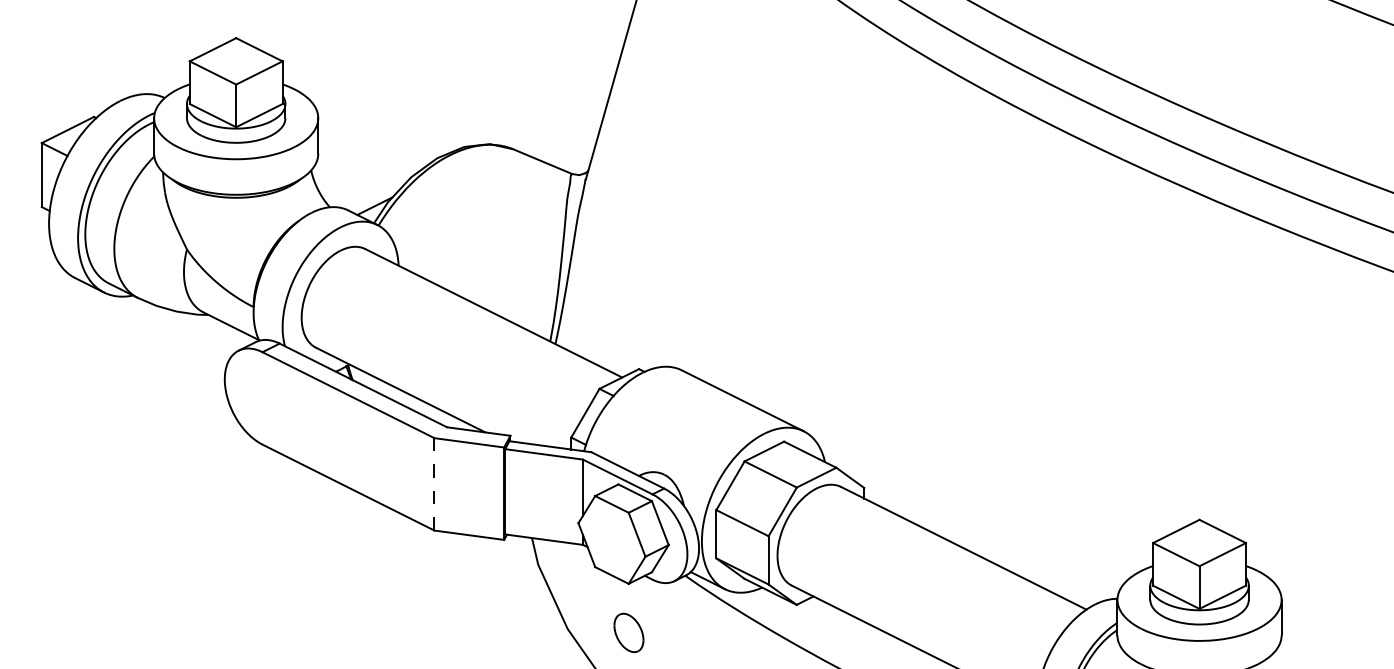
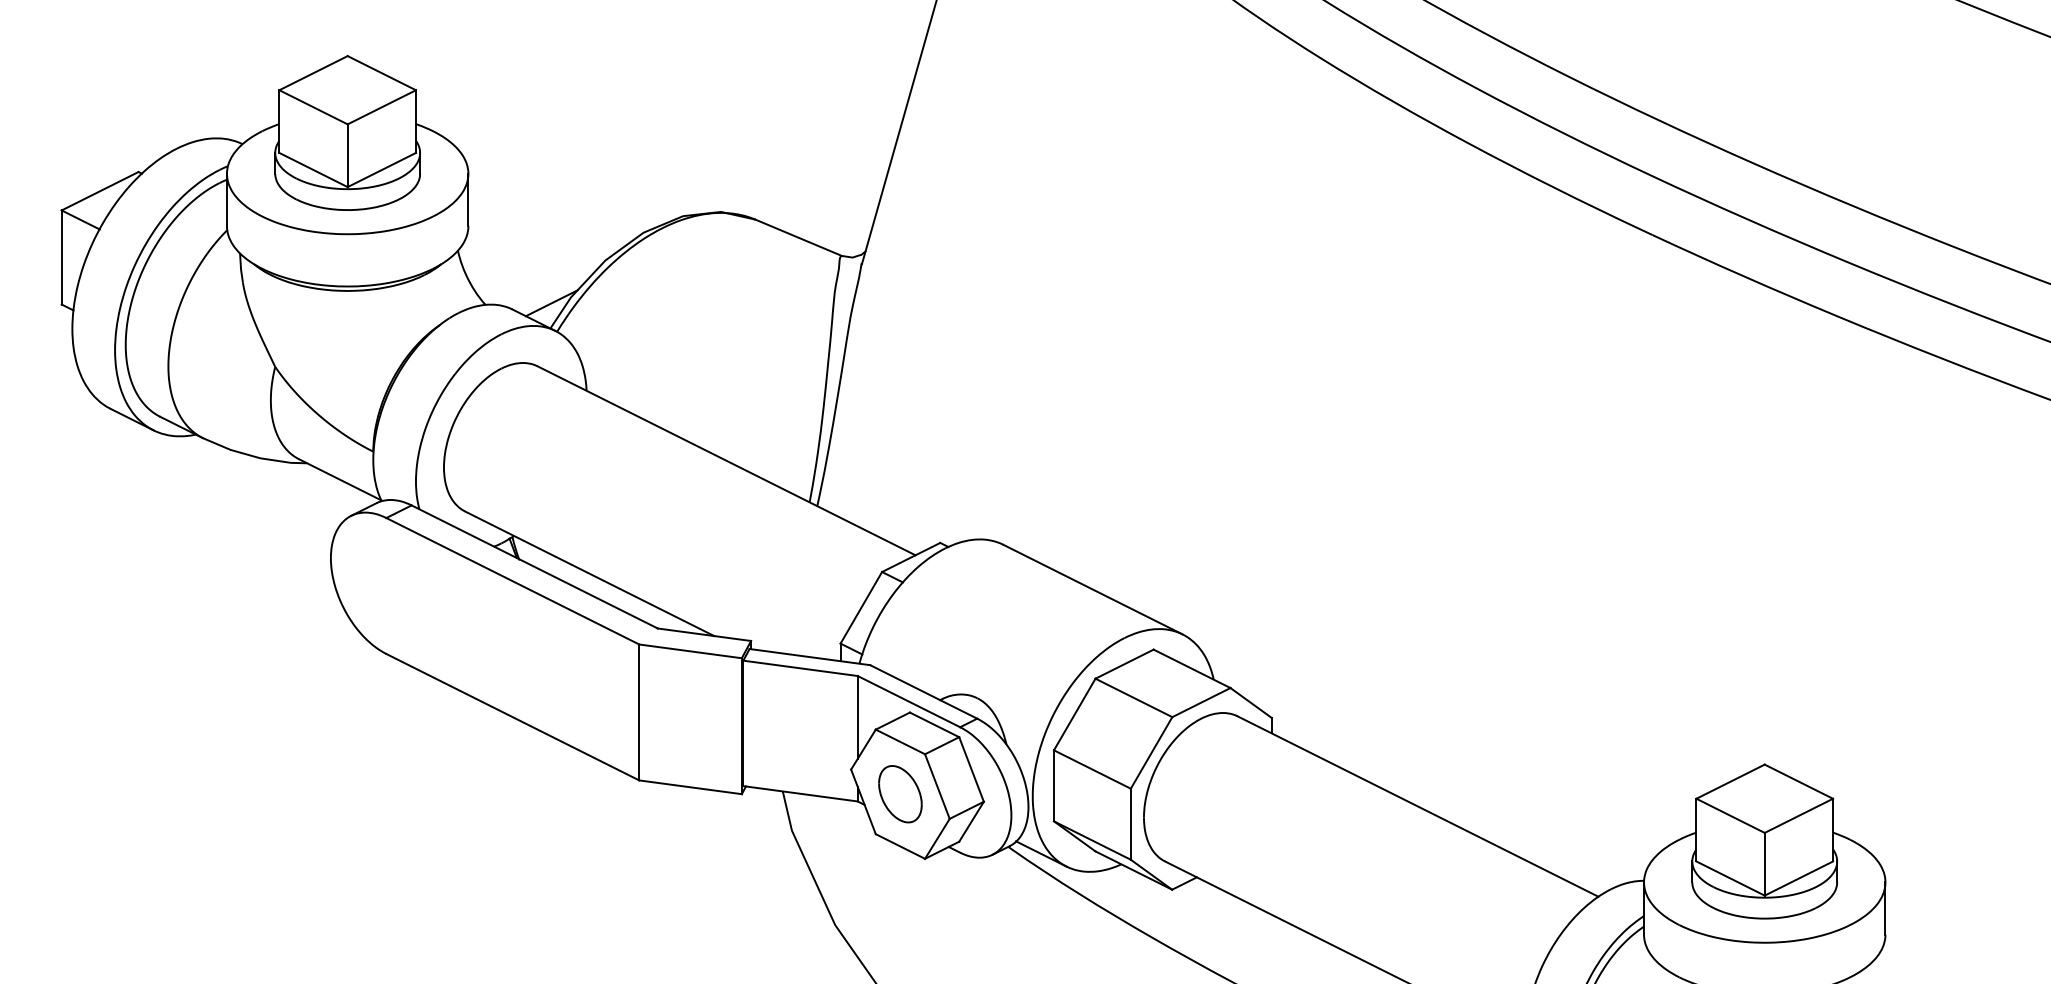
line: (434, 484) -> (639, 712), dashed -> solid
part: (628, 632) -> (899, 793), moved

